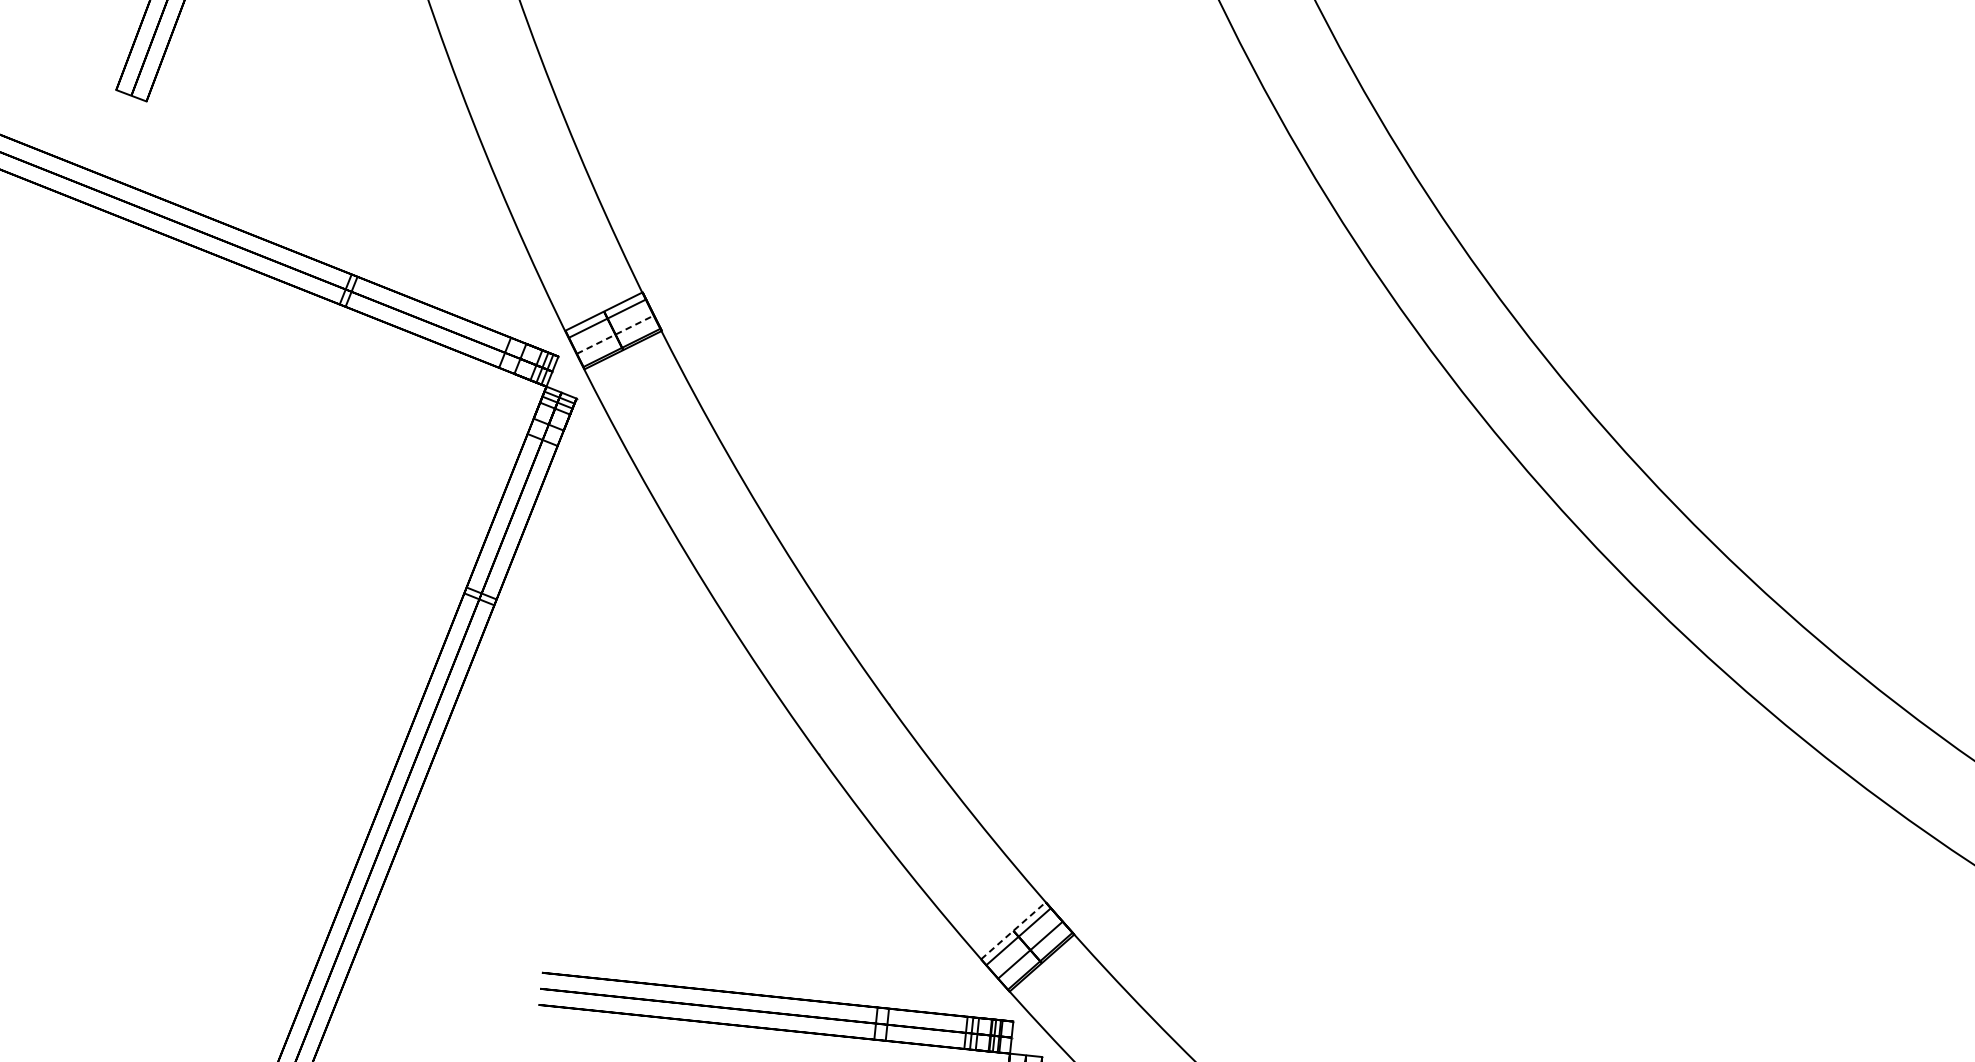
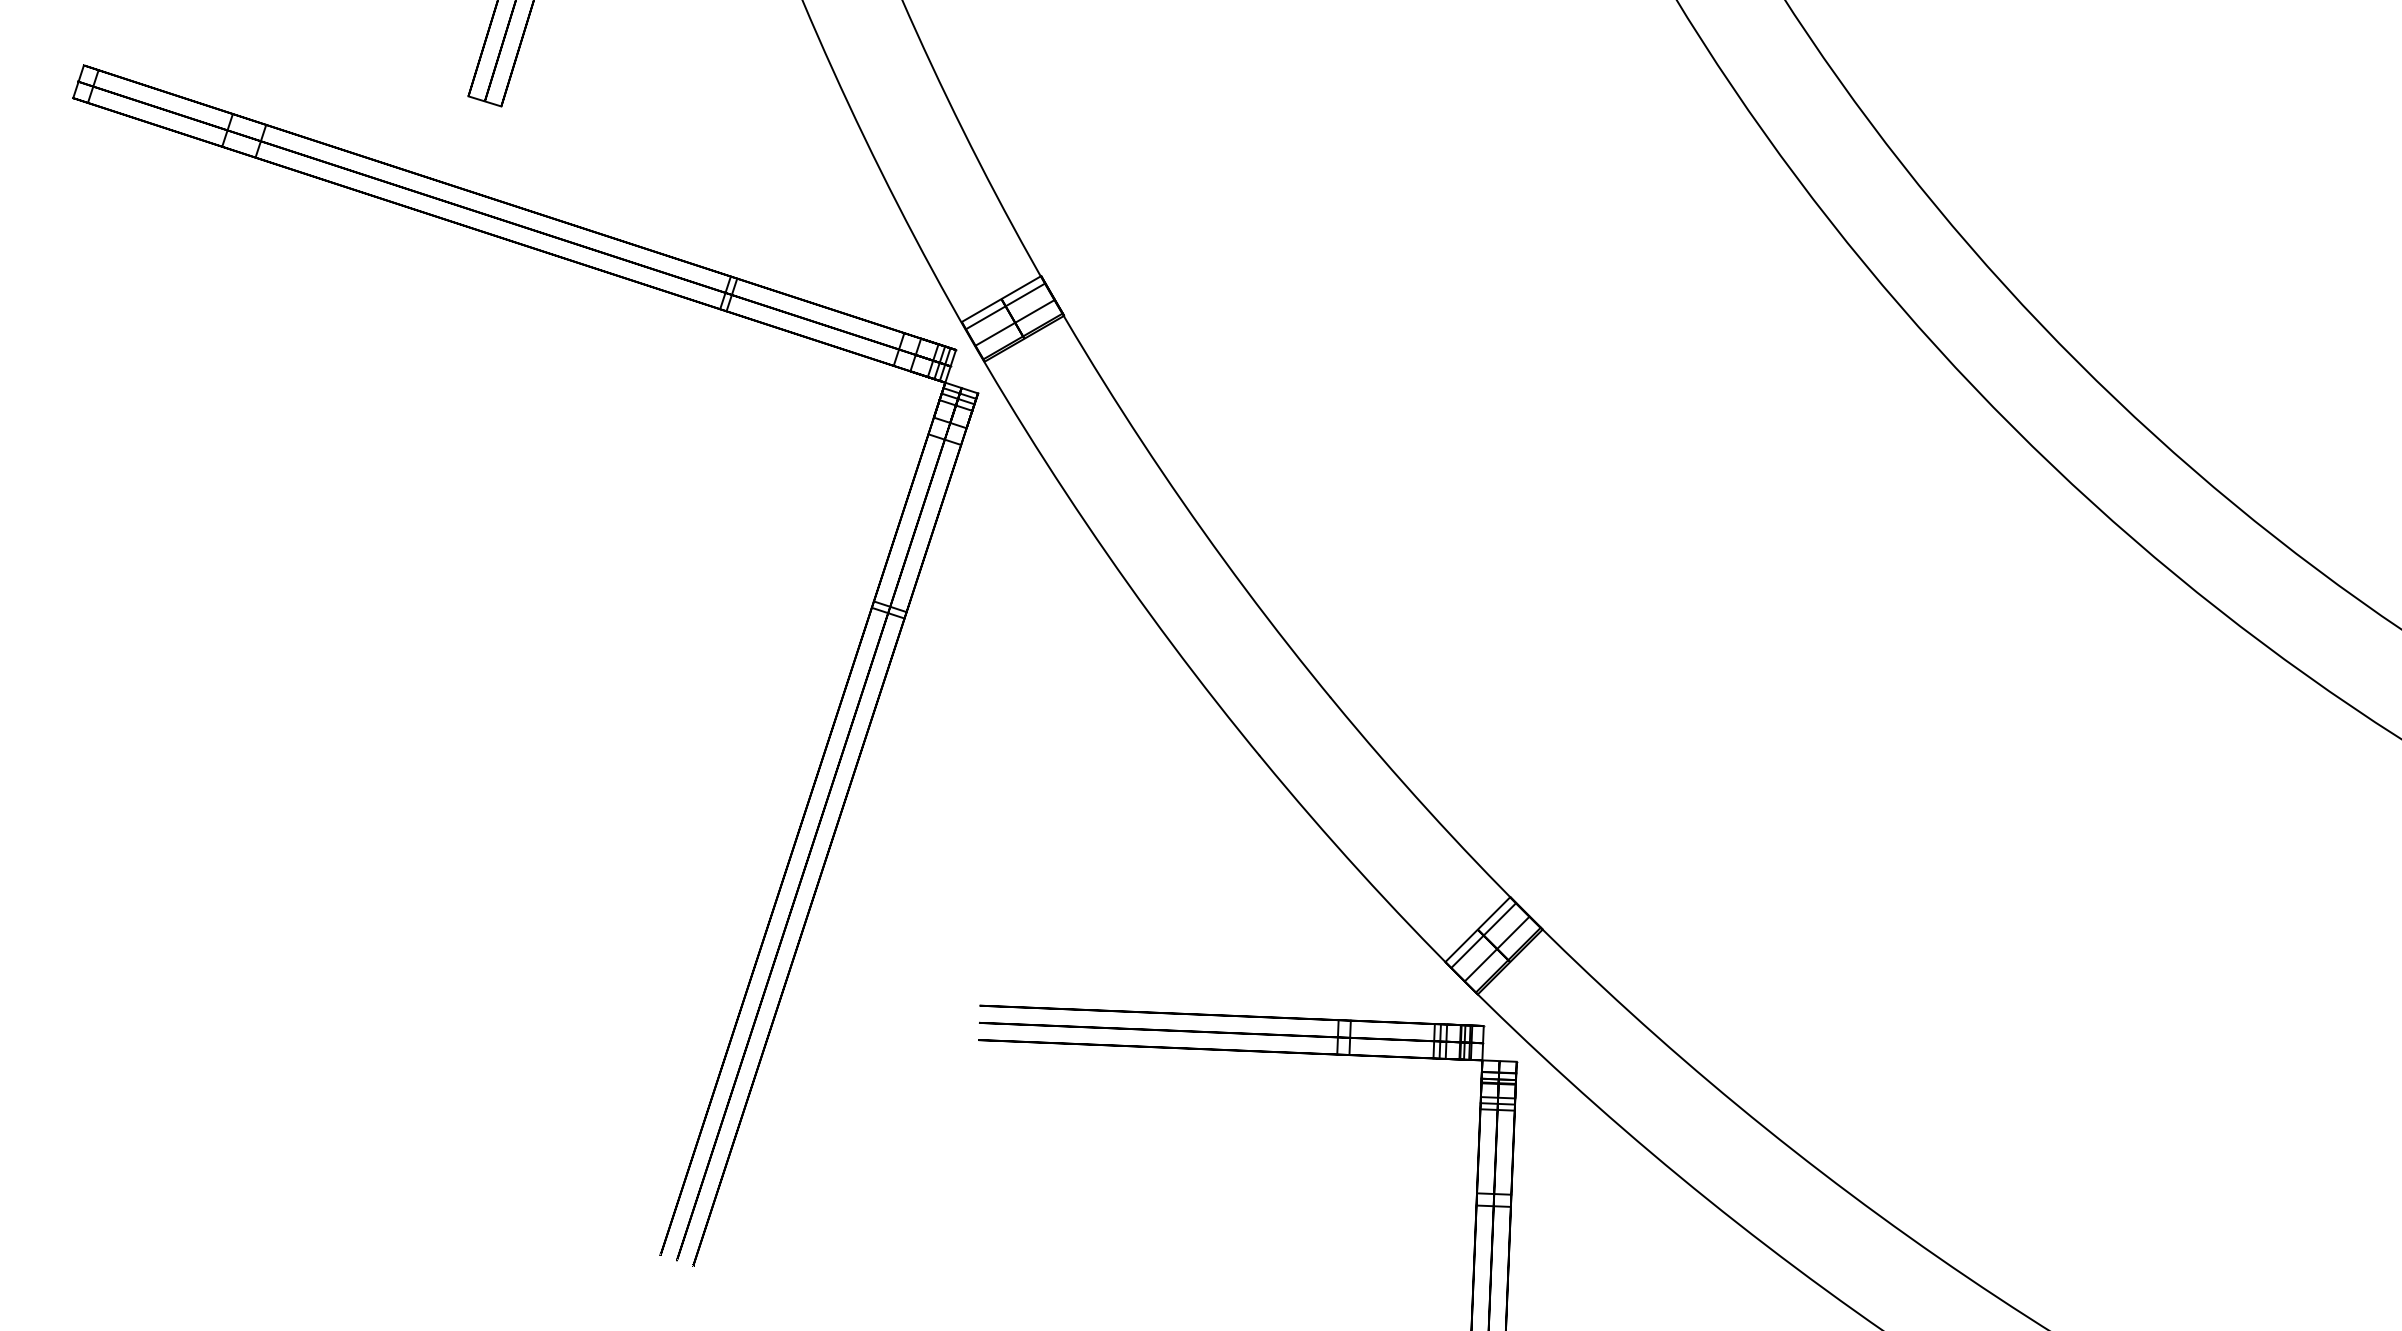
line: (615, 334) -> (1015, 322), dashed -> solid
line: (1013, 930) -> (1477, 929), dashed -> solid

